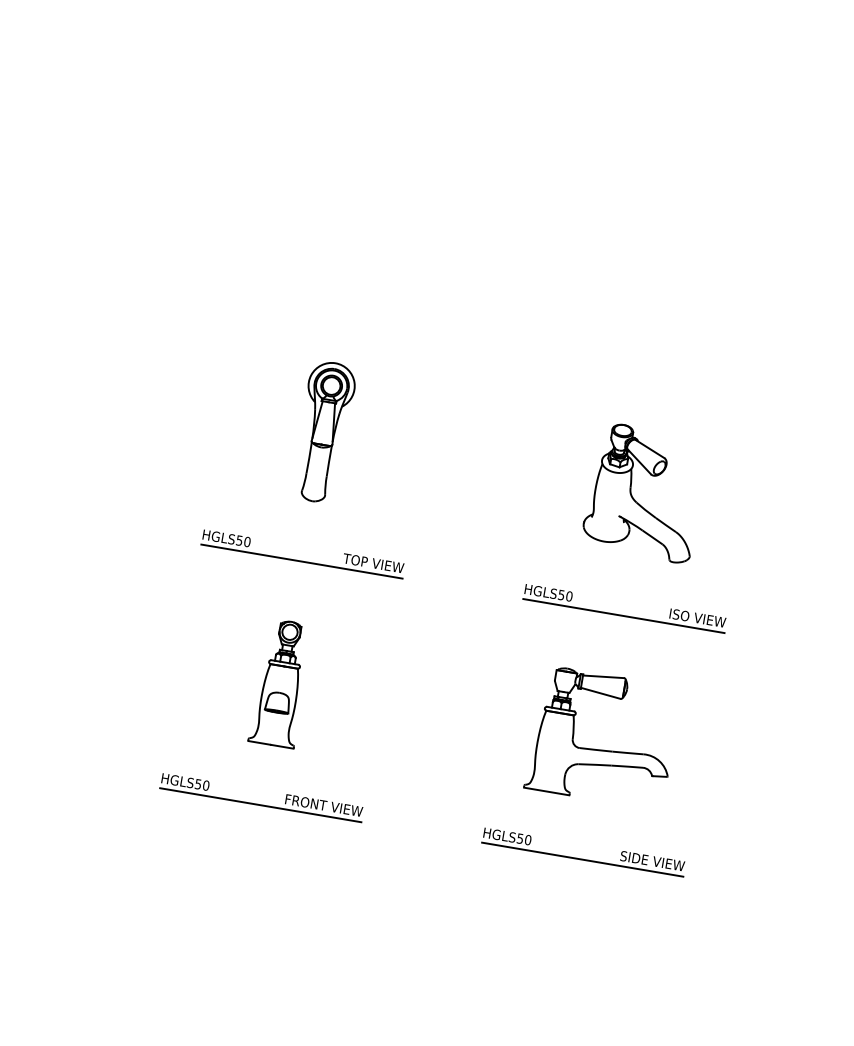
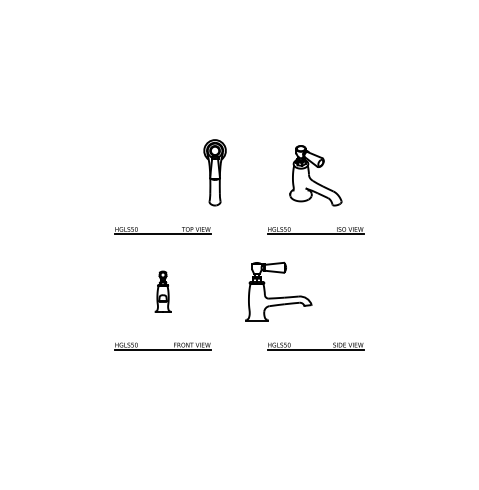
part: (322, 431) -> (214, 172), moved
part: (280, 681) -> (162, 291), size x0.7
part: (602, 736) -> (278, 291), moved

